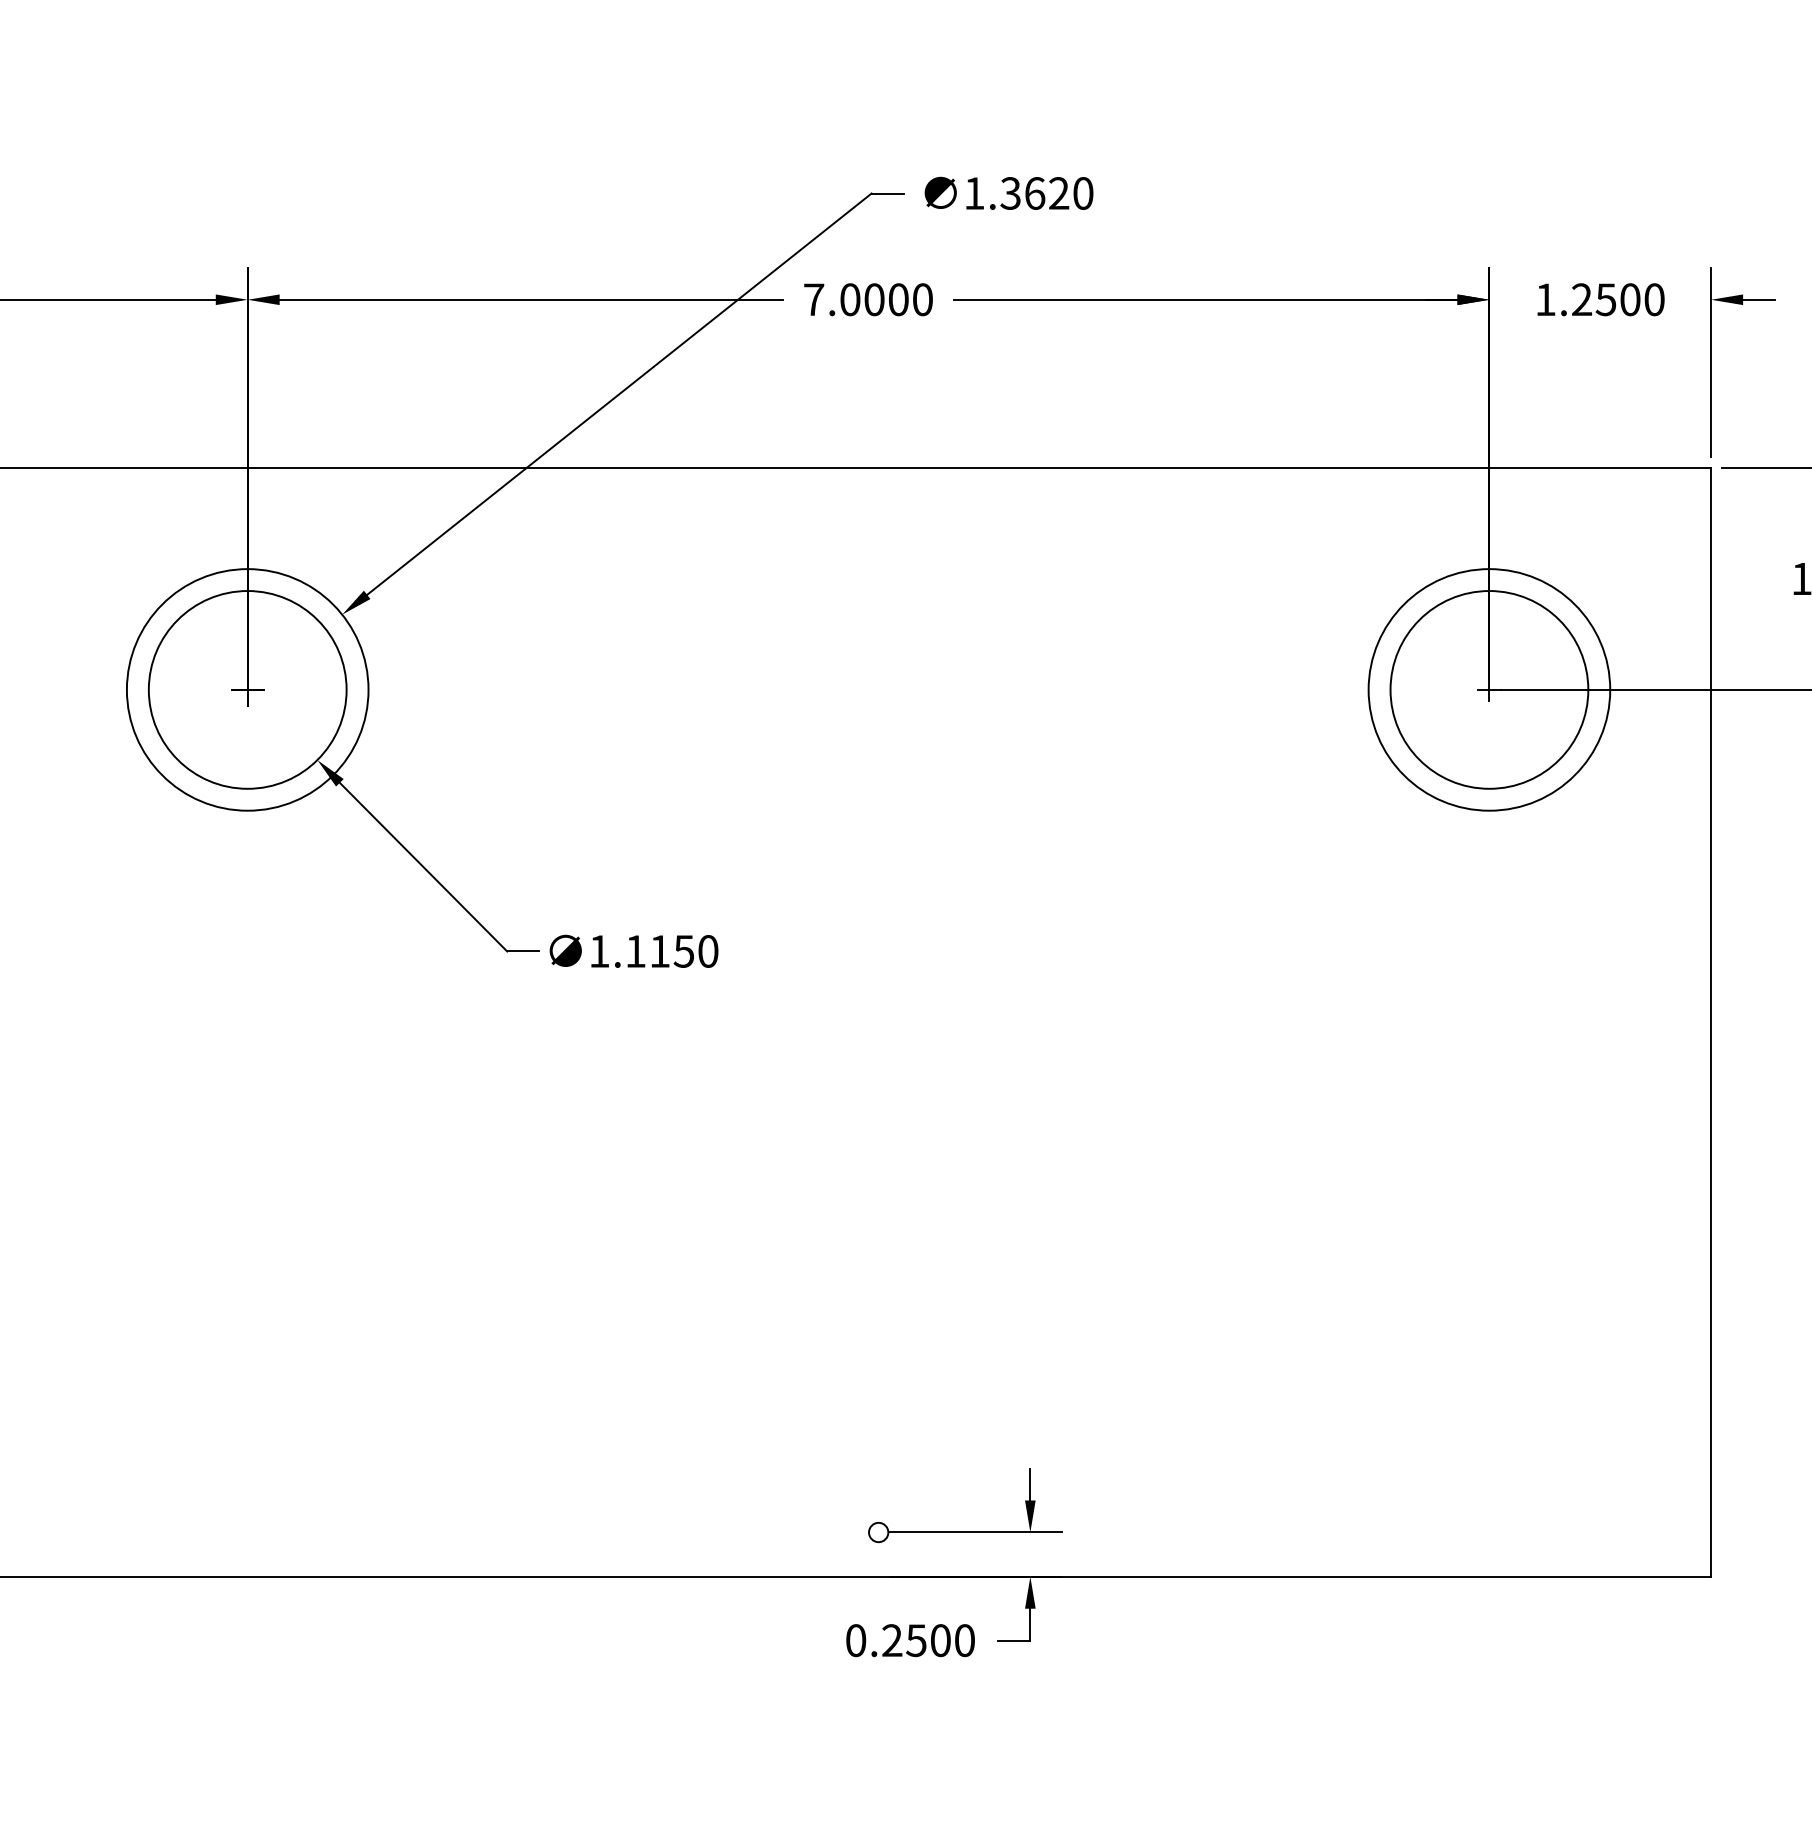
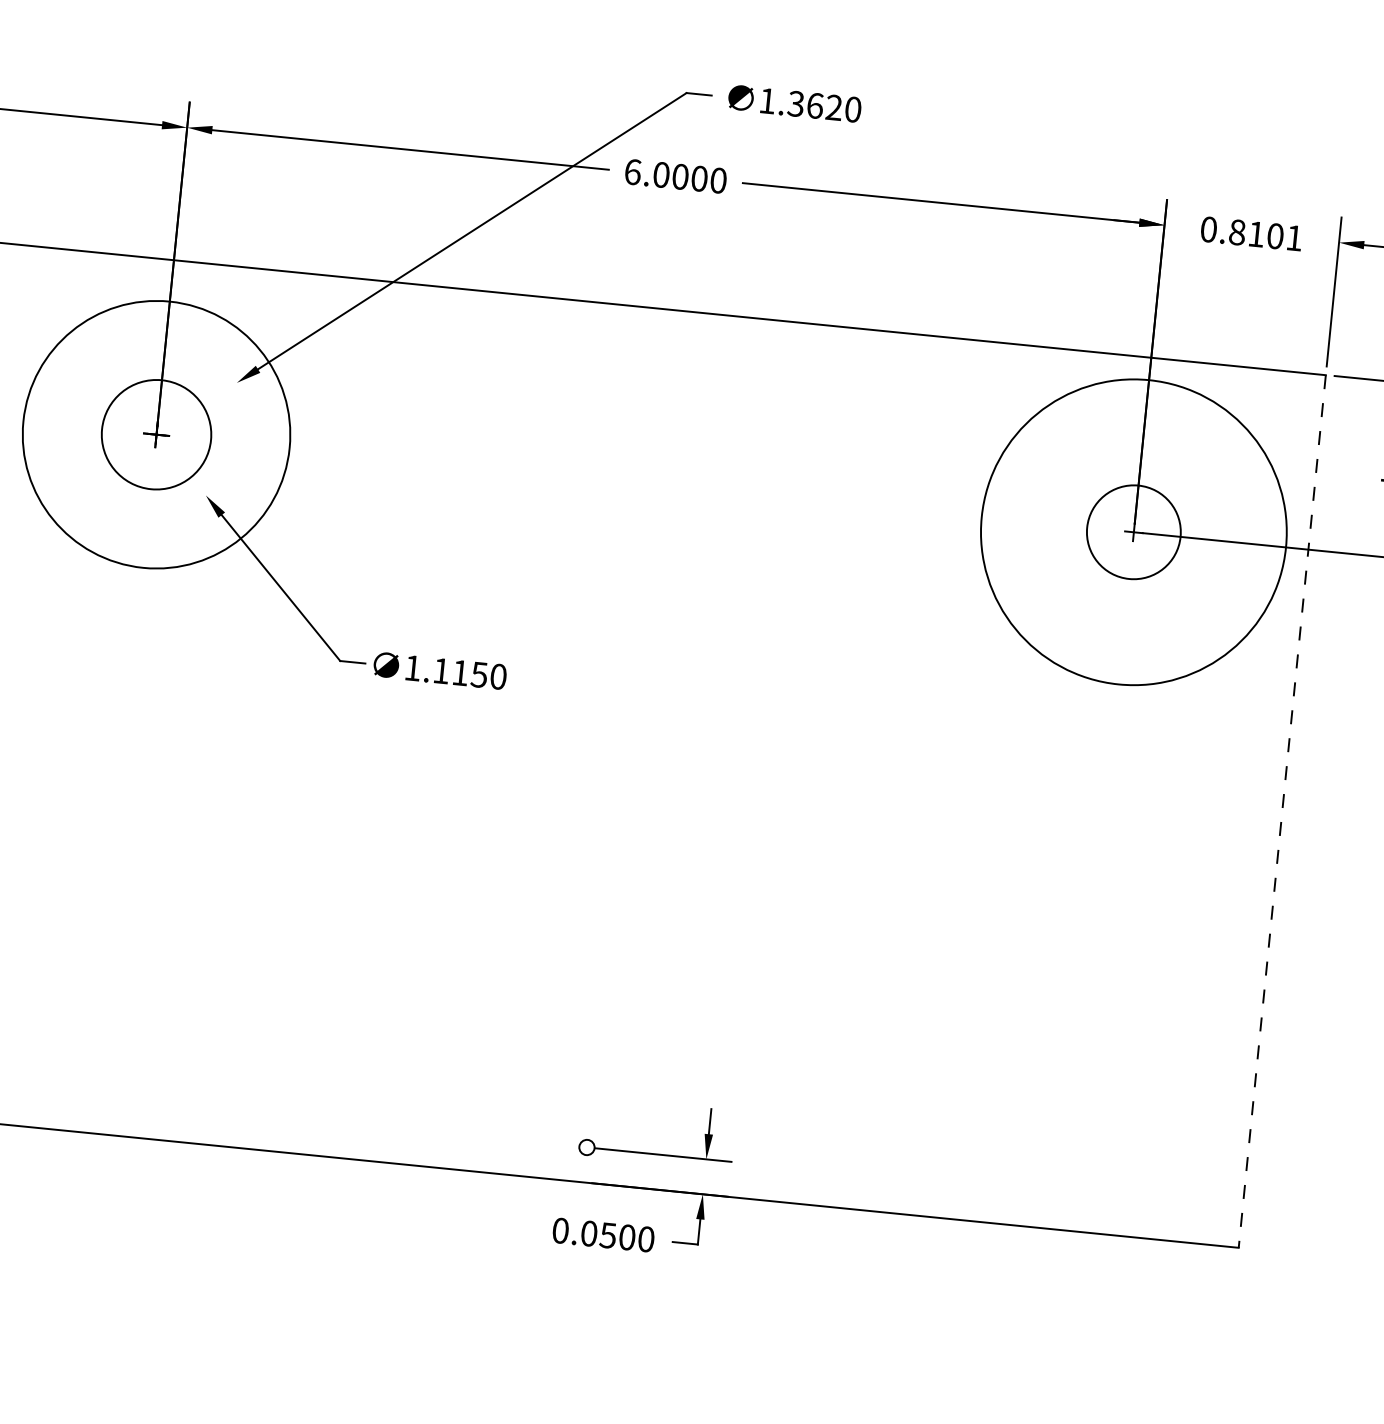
text: (814, 299) -> (633, 171), 7.0000 -> 6.0000
text: (1600, 299) -> (1251, 233), 1.2500 -> 0.8101
circle: (247, 689) -> (156, 434), size x0.7
circle: (247, 689) -> (156, 434), size x1.4
circle: (1489, 689) -> (1133, 531), size x0.6
circle: (1489, 689) -> (1133, 531), size x1.6
line: (1711, 1023) -> (1282, 812), solid -> dashed
text: (892, 1640) -> (589, 1233), 0.2500 -> 0.0500

